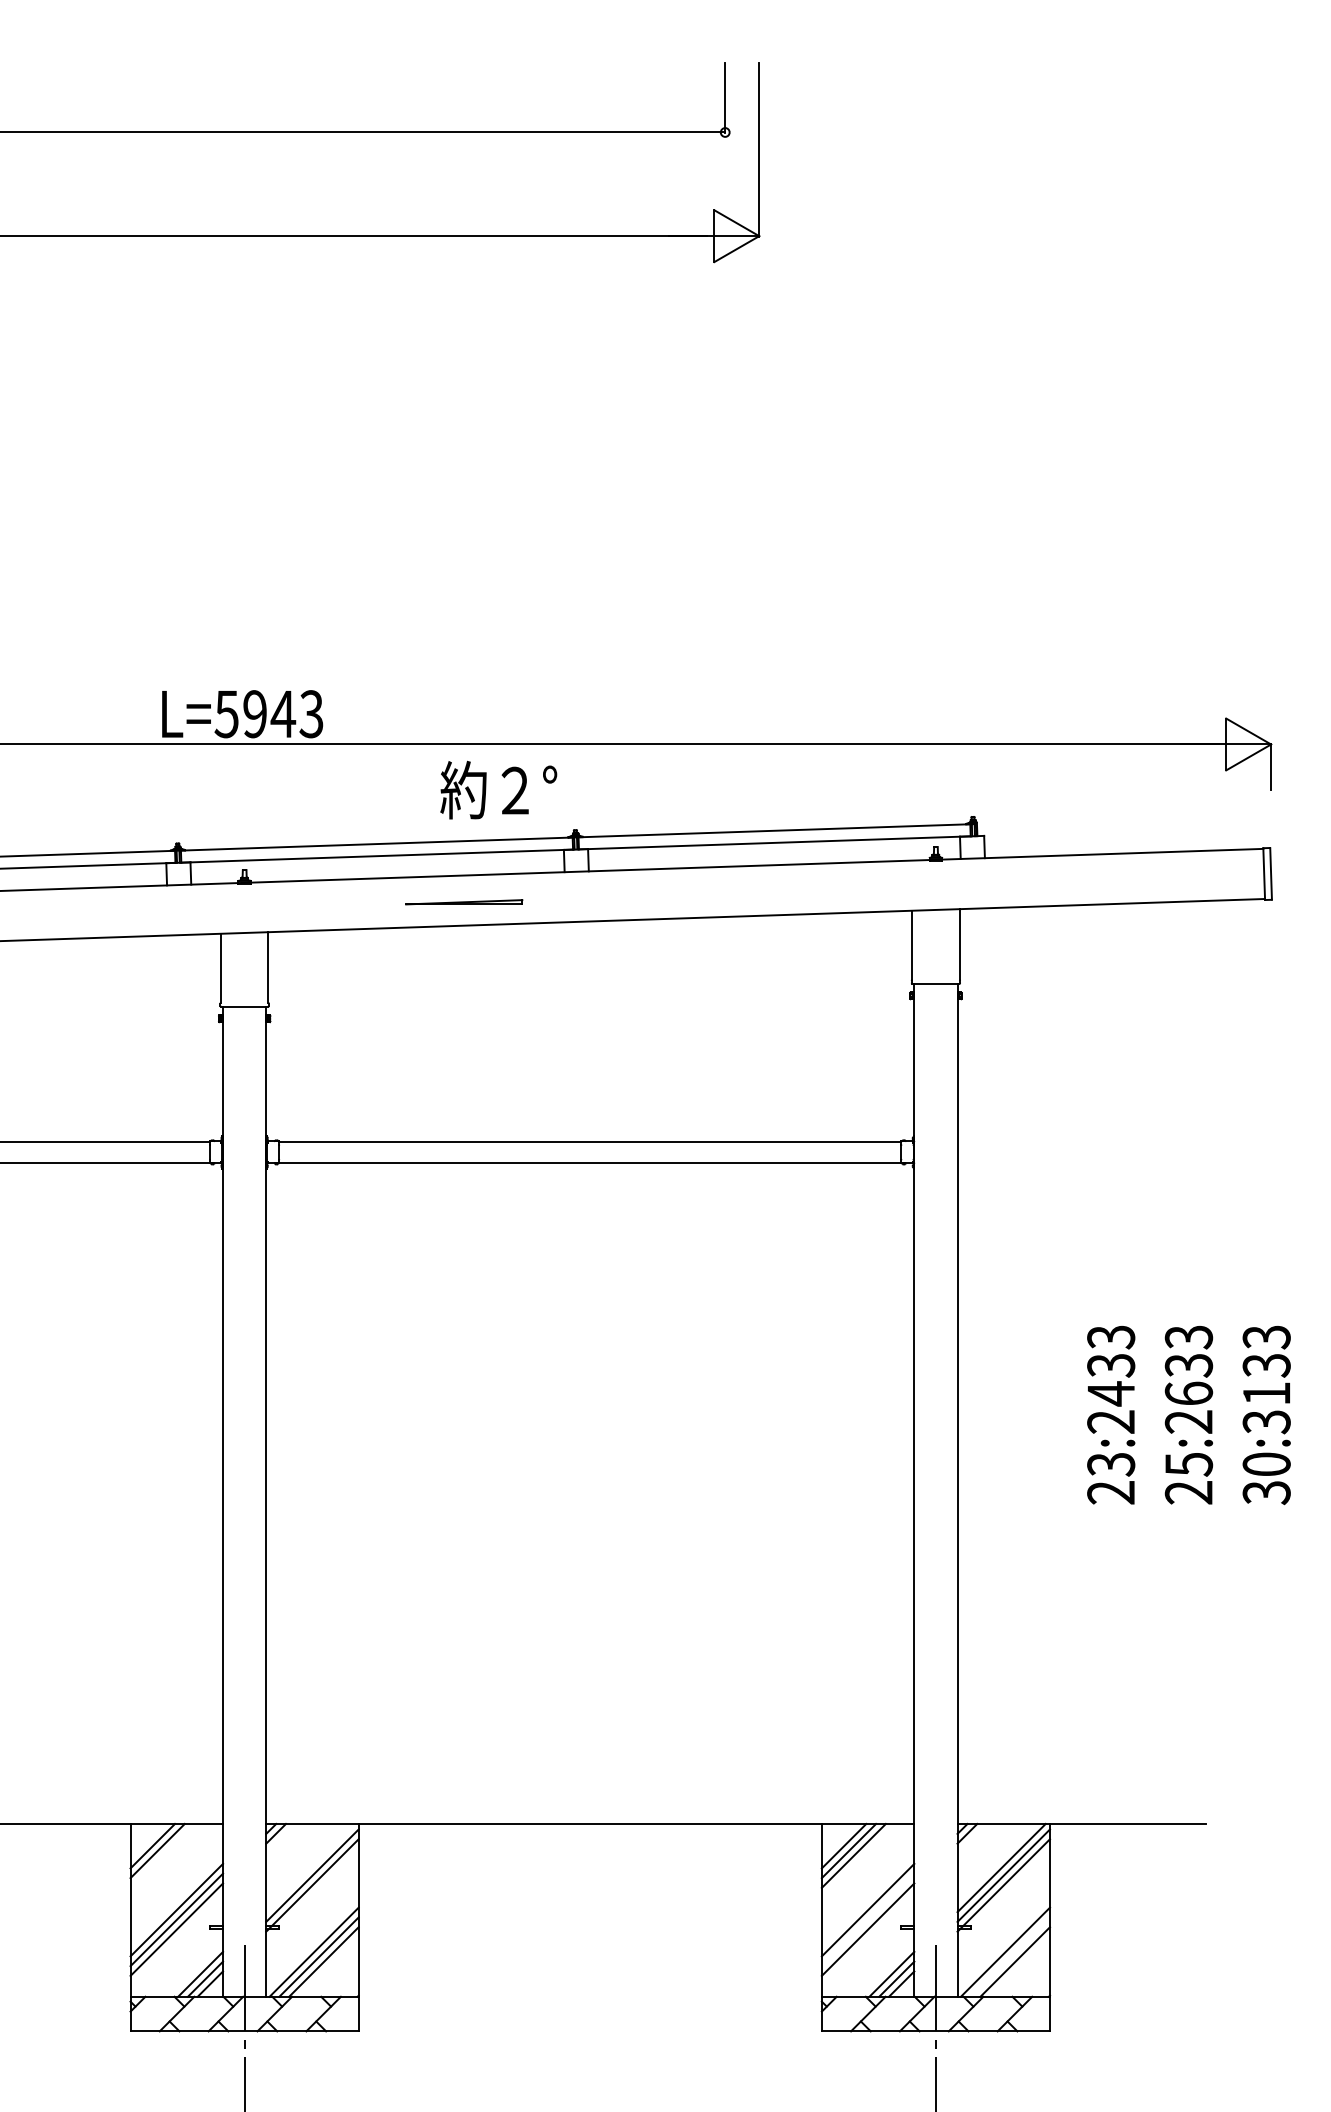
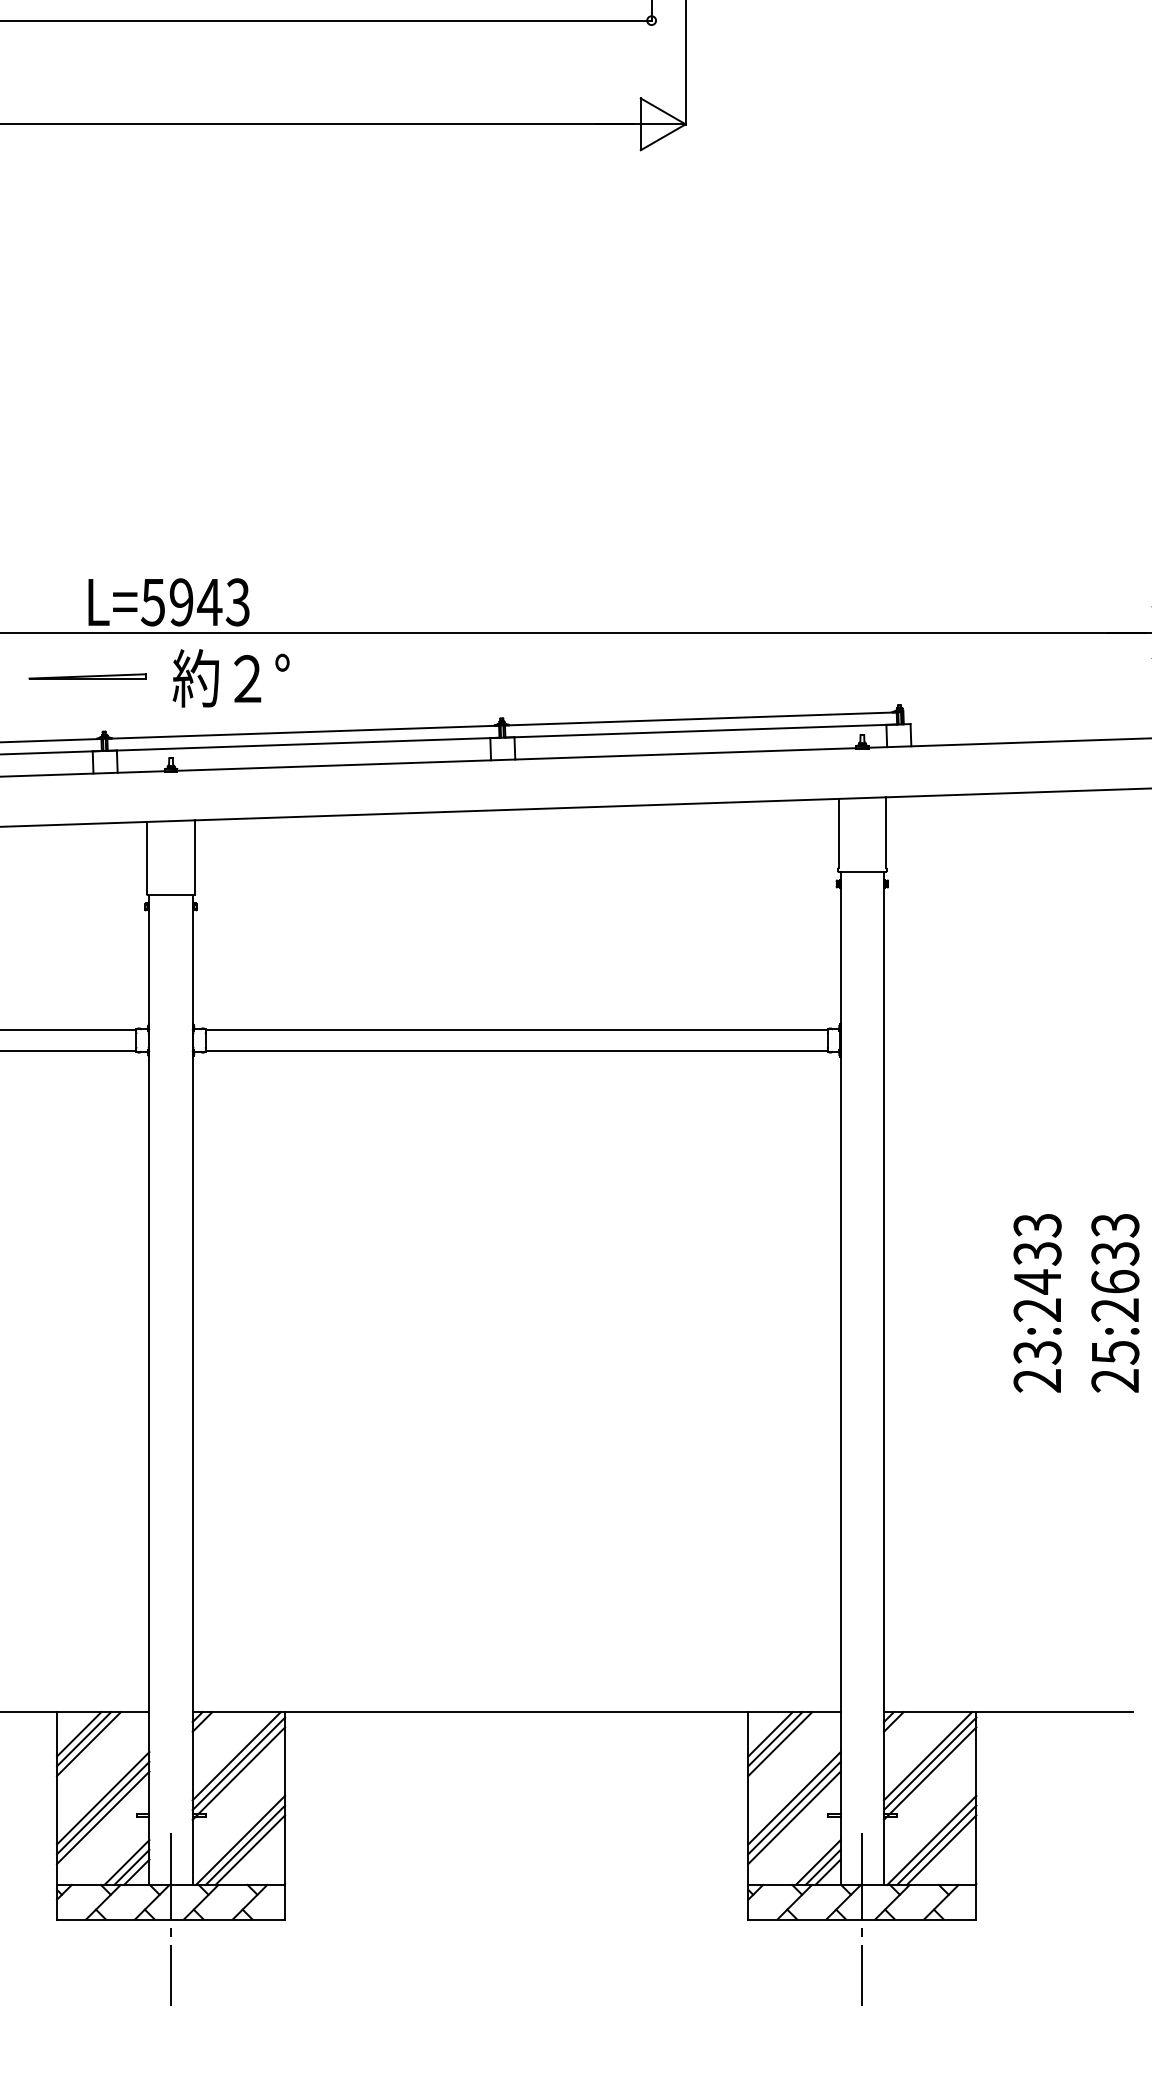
text: (498, 789) -> (230, 677), moved
part: (464, 902) -> (87, 676), moved
line: (162, 1855) -> (88, 1743), added
line: (310, 1867) -> (236, 1755), added
line: (867, 1919) -> (793, 1807), added
line: (1010, 1956) -> (936, 1844), added

